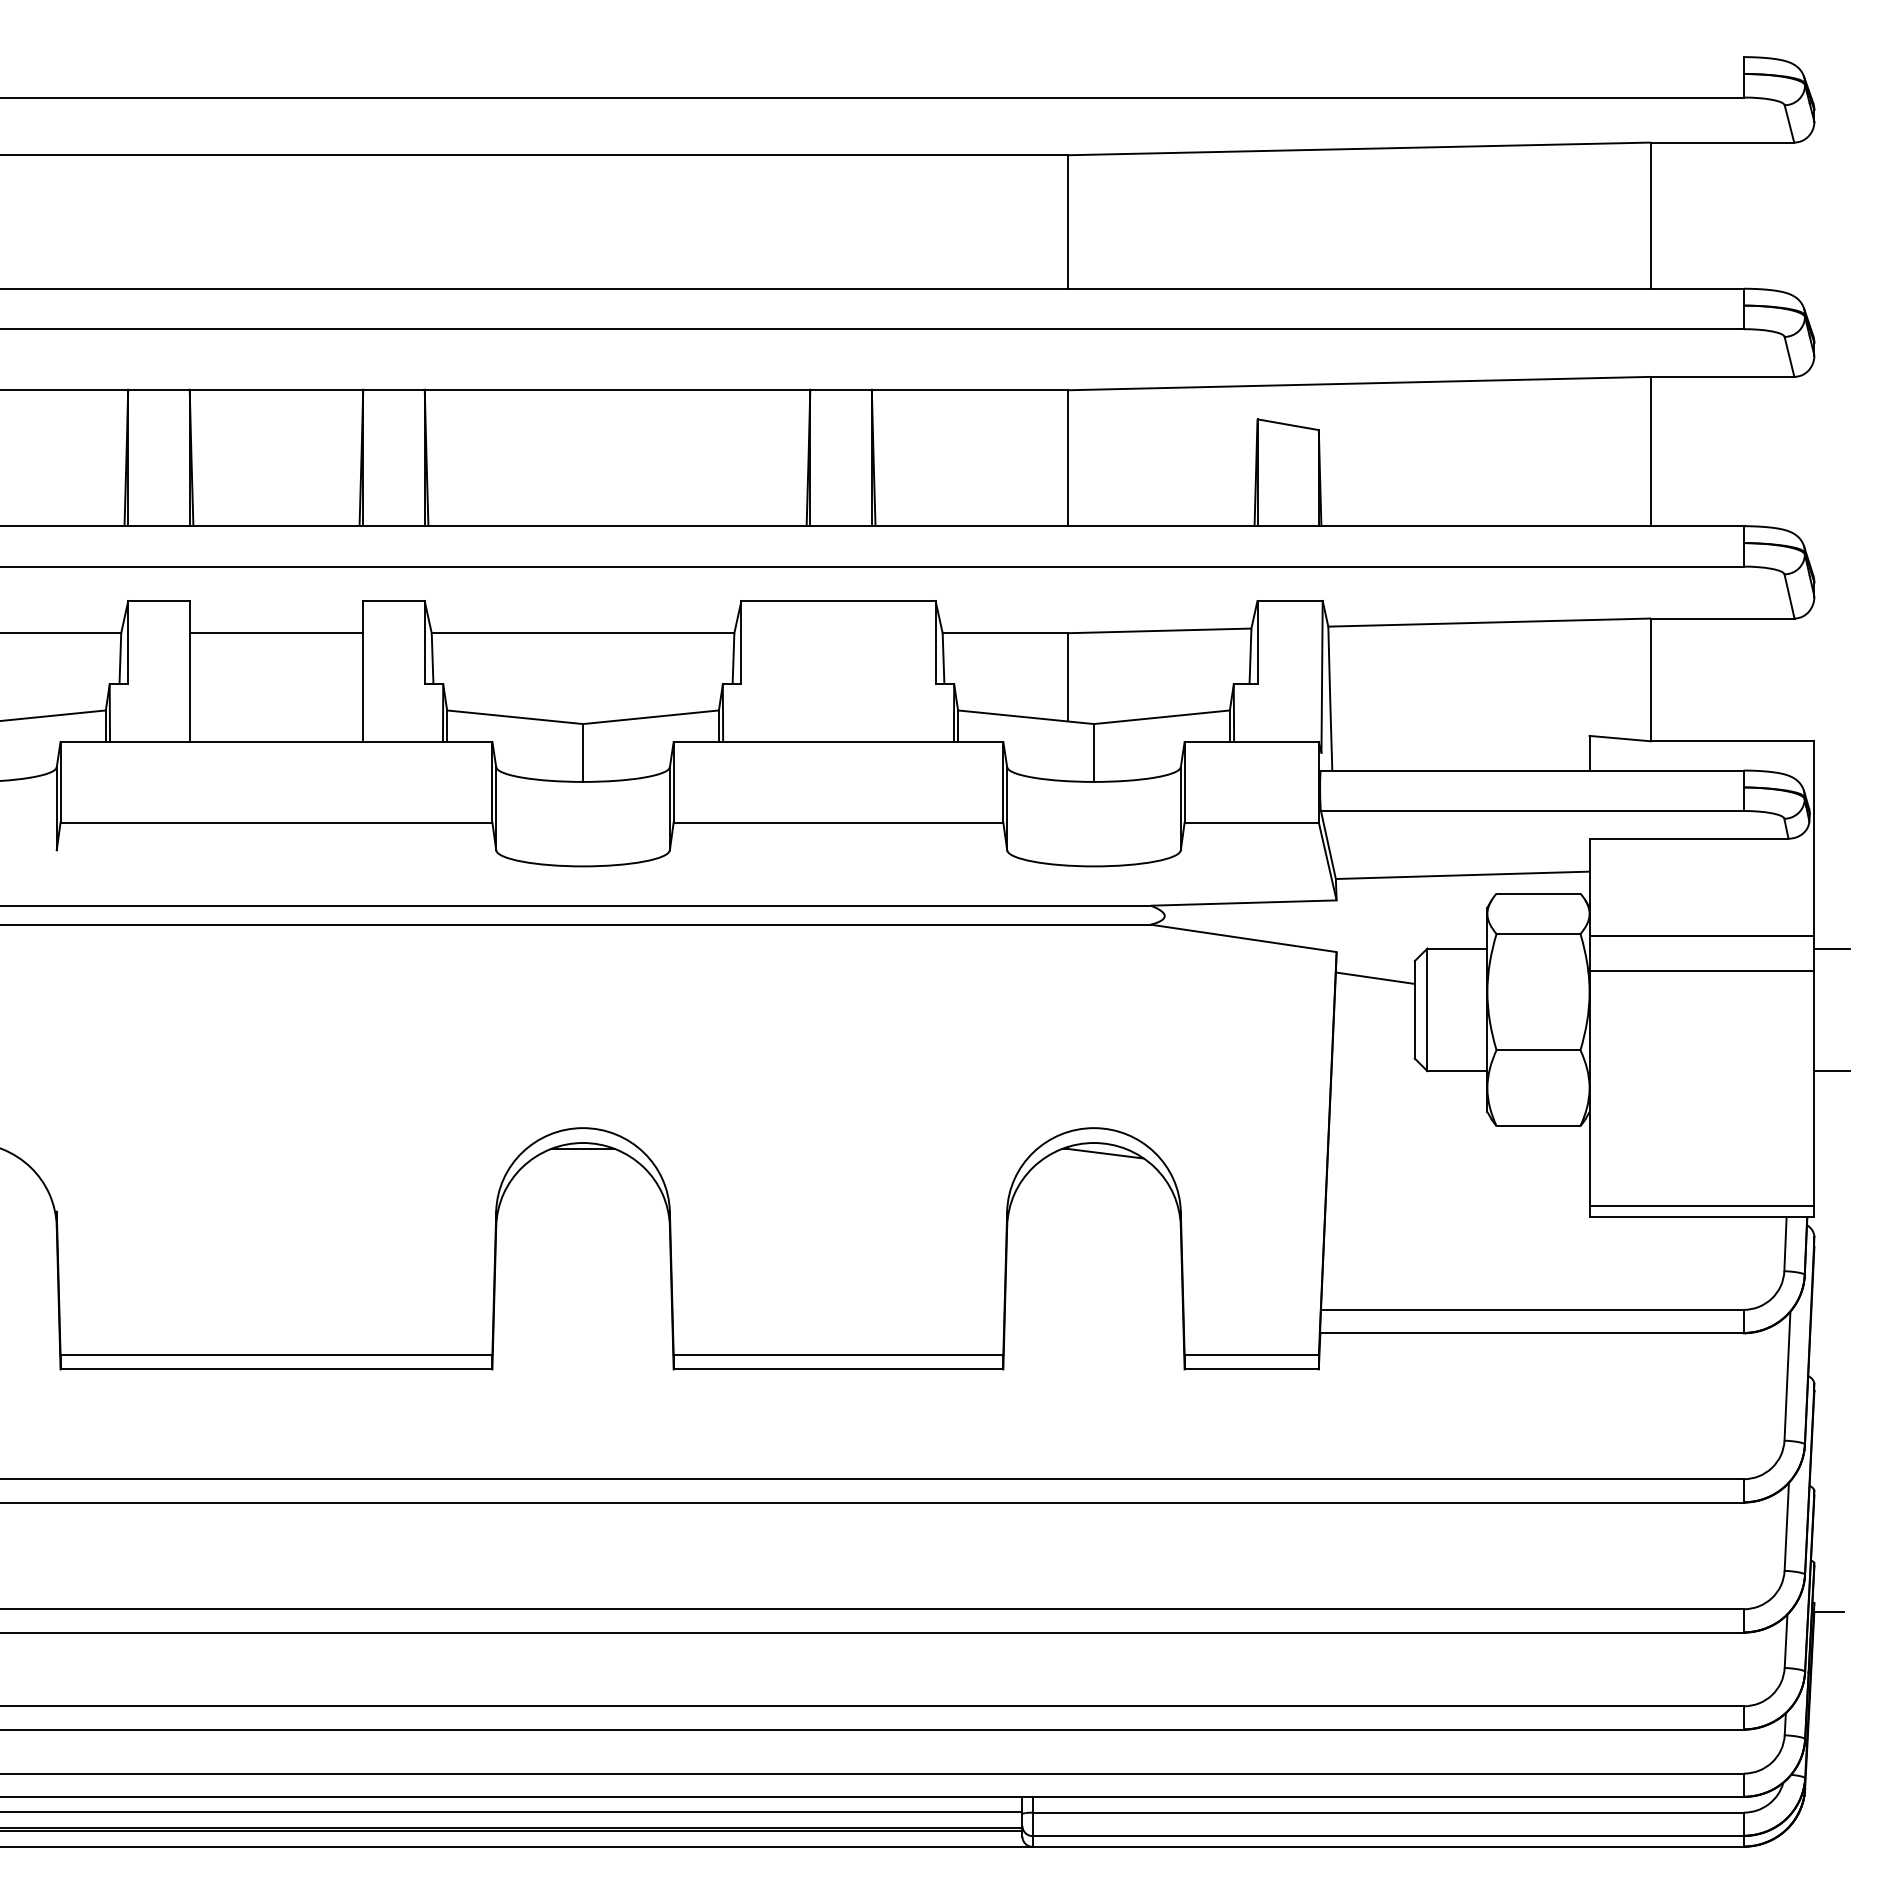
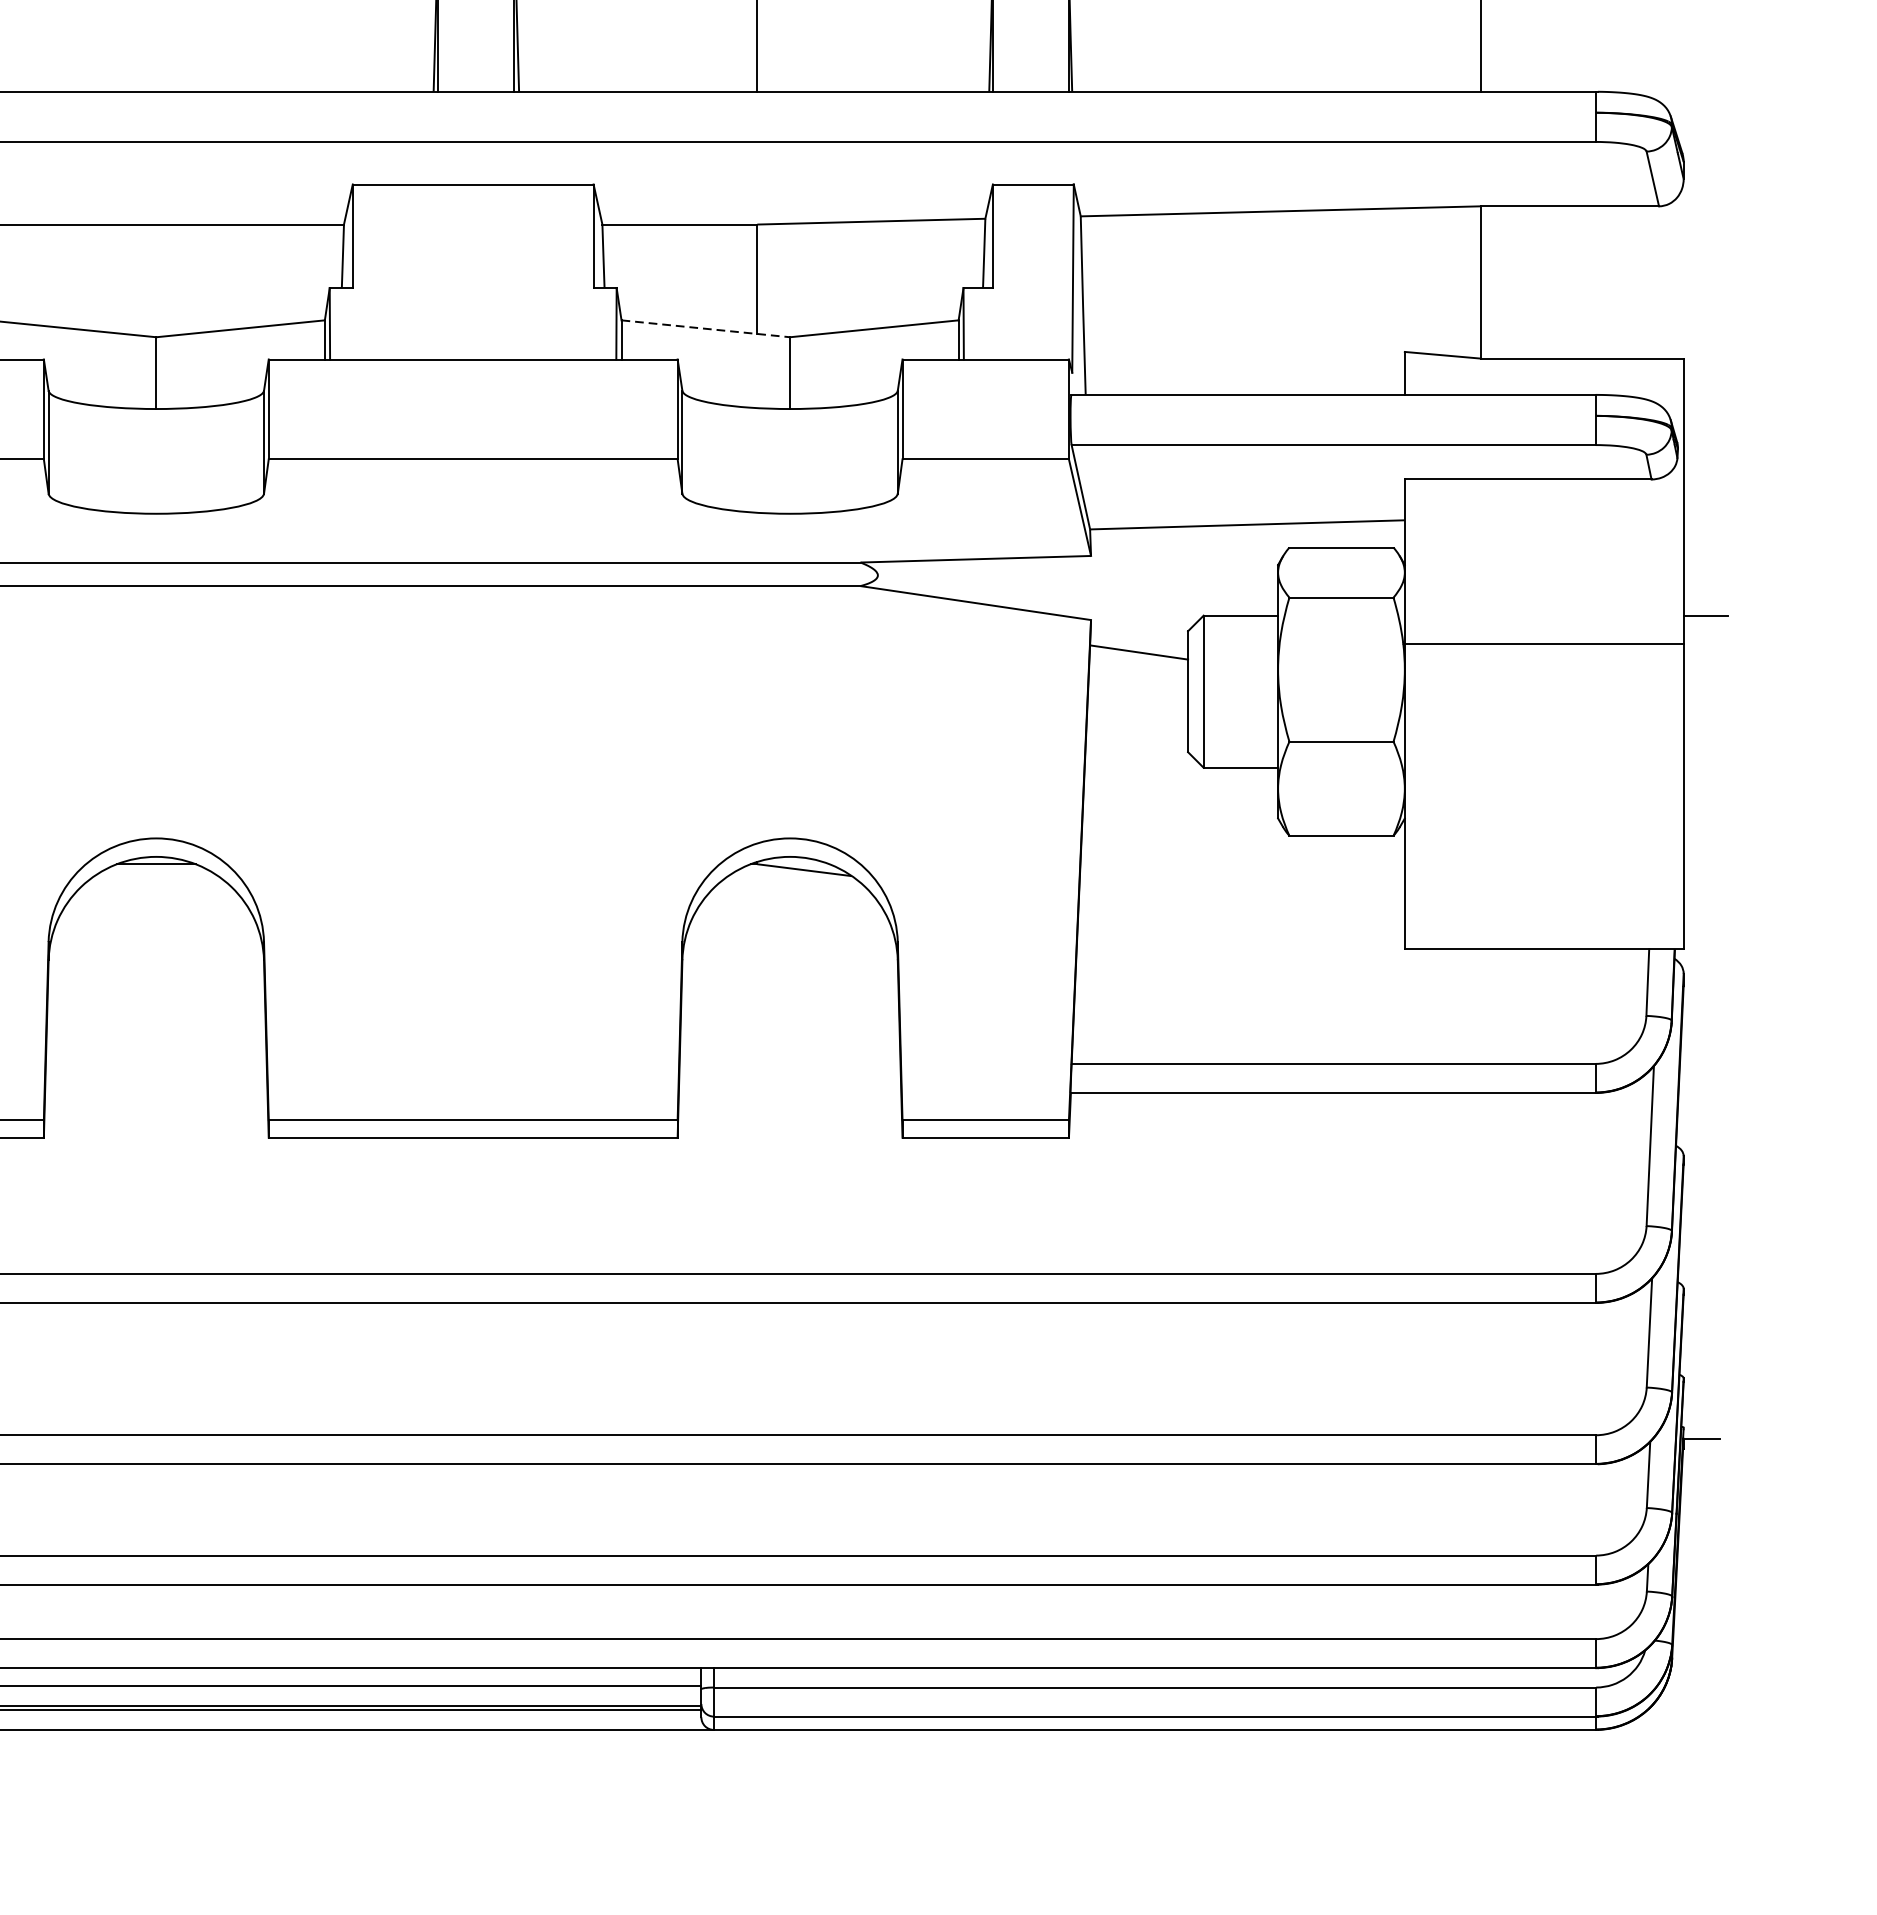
line: (1026, 717) -> (706, 329), solid -> dashed
line: (1701, 935) -> (1543, 599), removed
line: (1832, 1071) -> (1706, 768), removed
line: (1701, 1206) -> (1543, 935), removed

